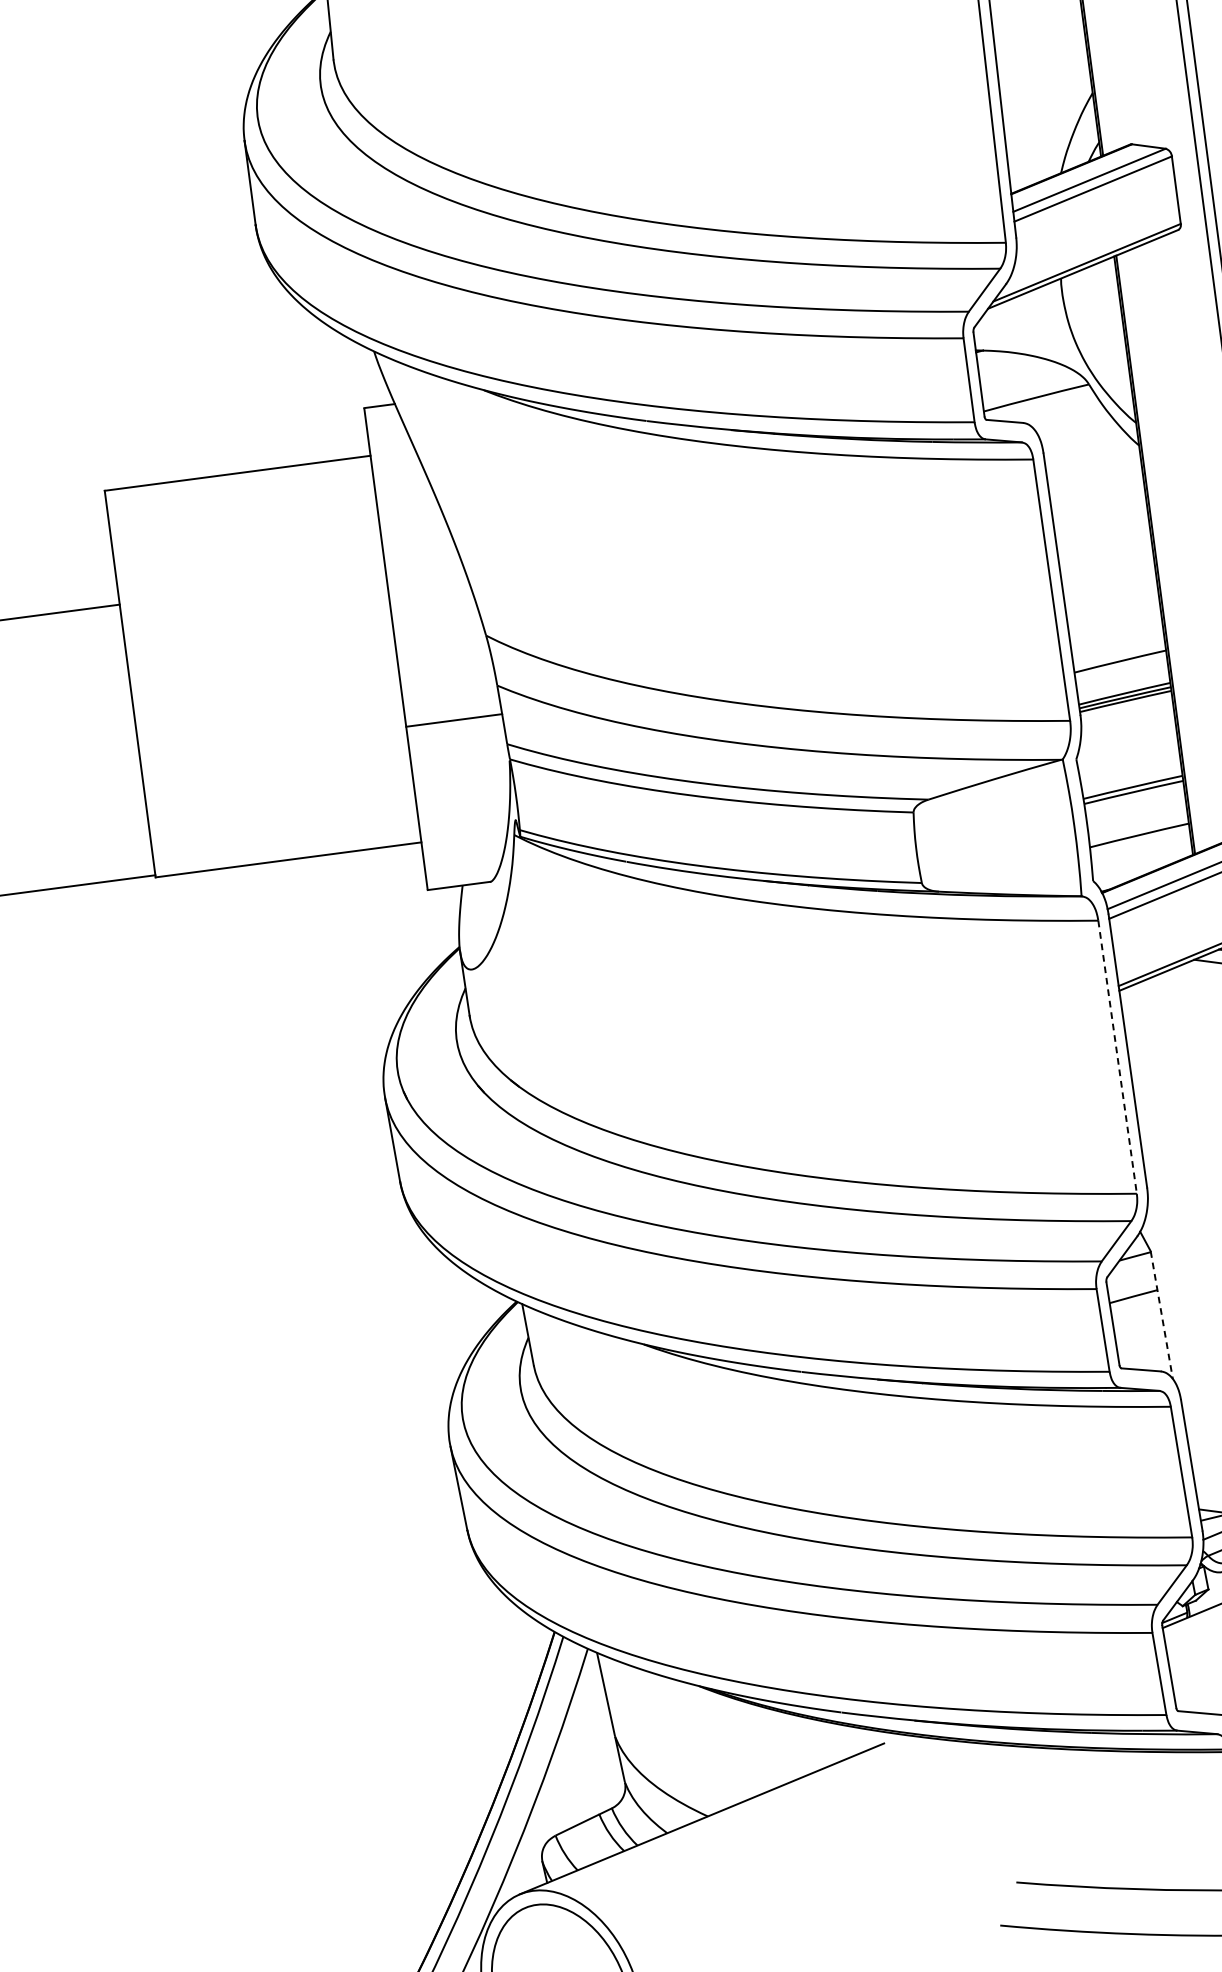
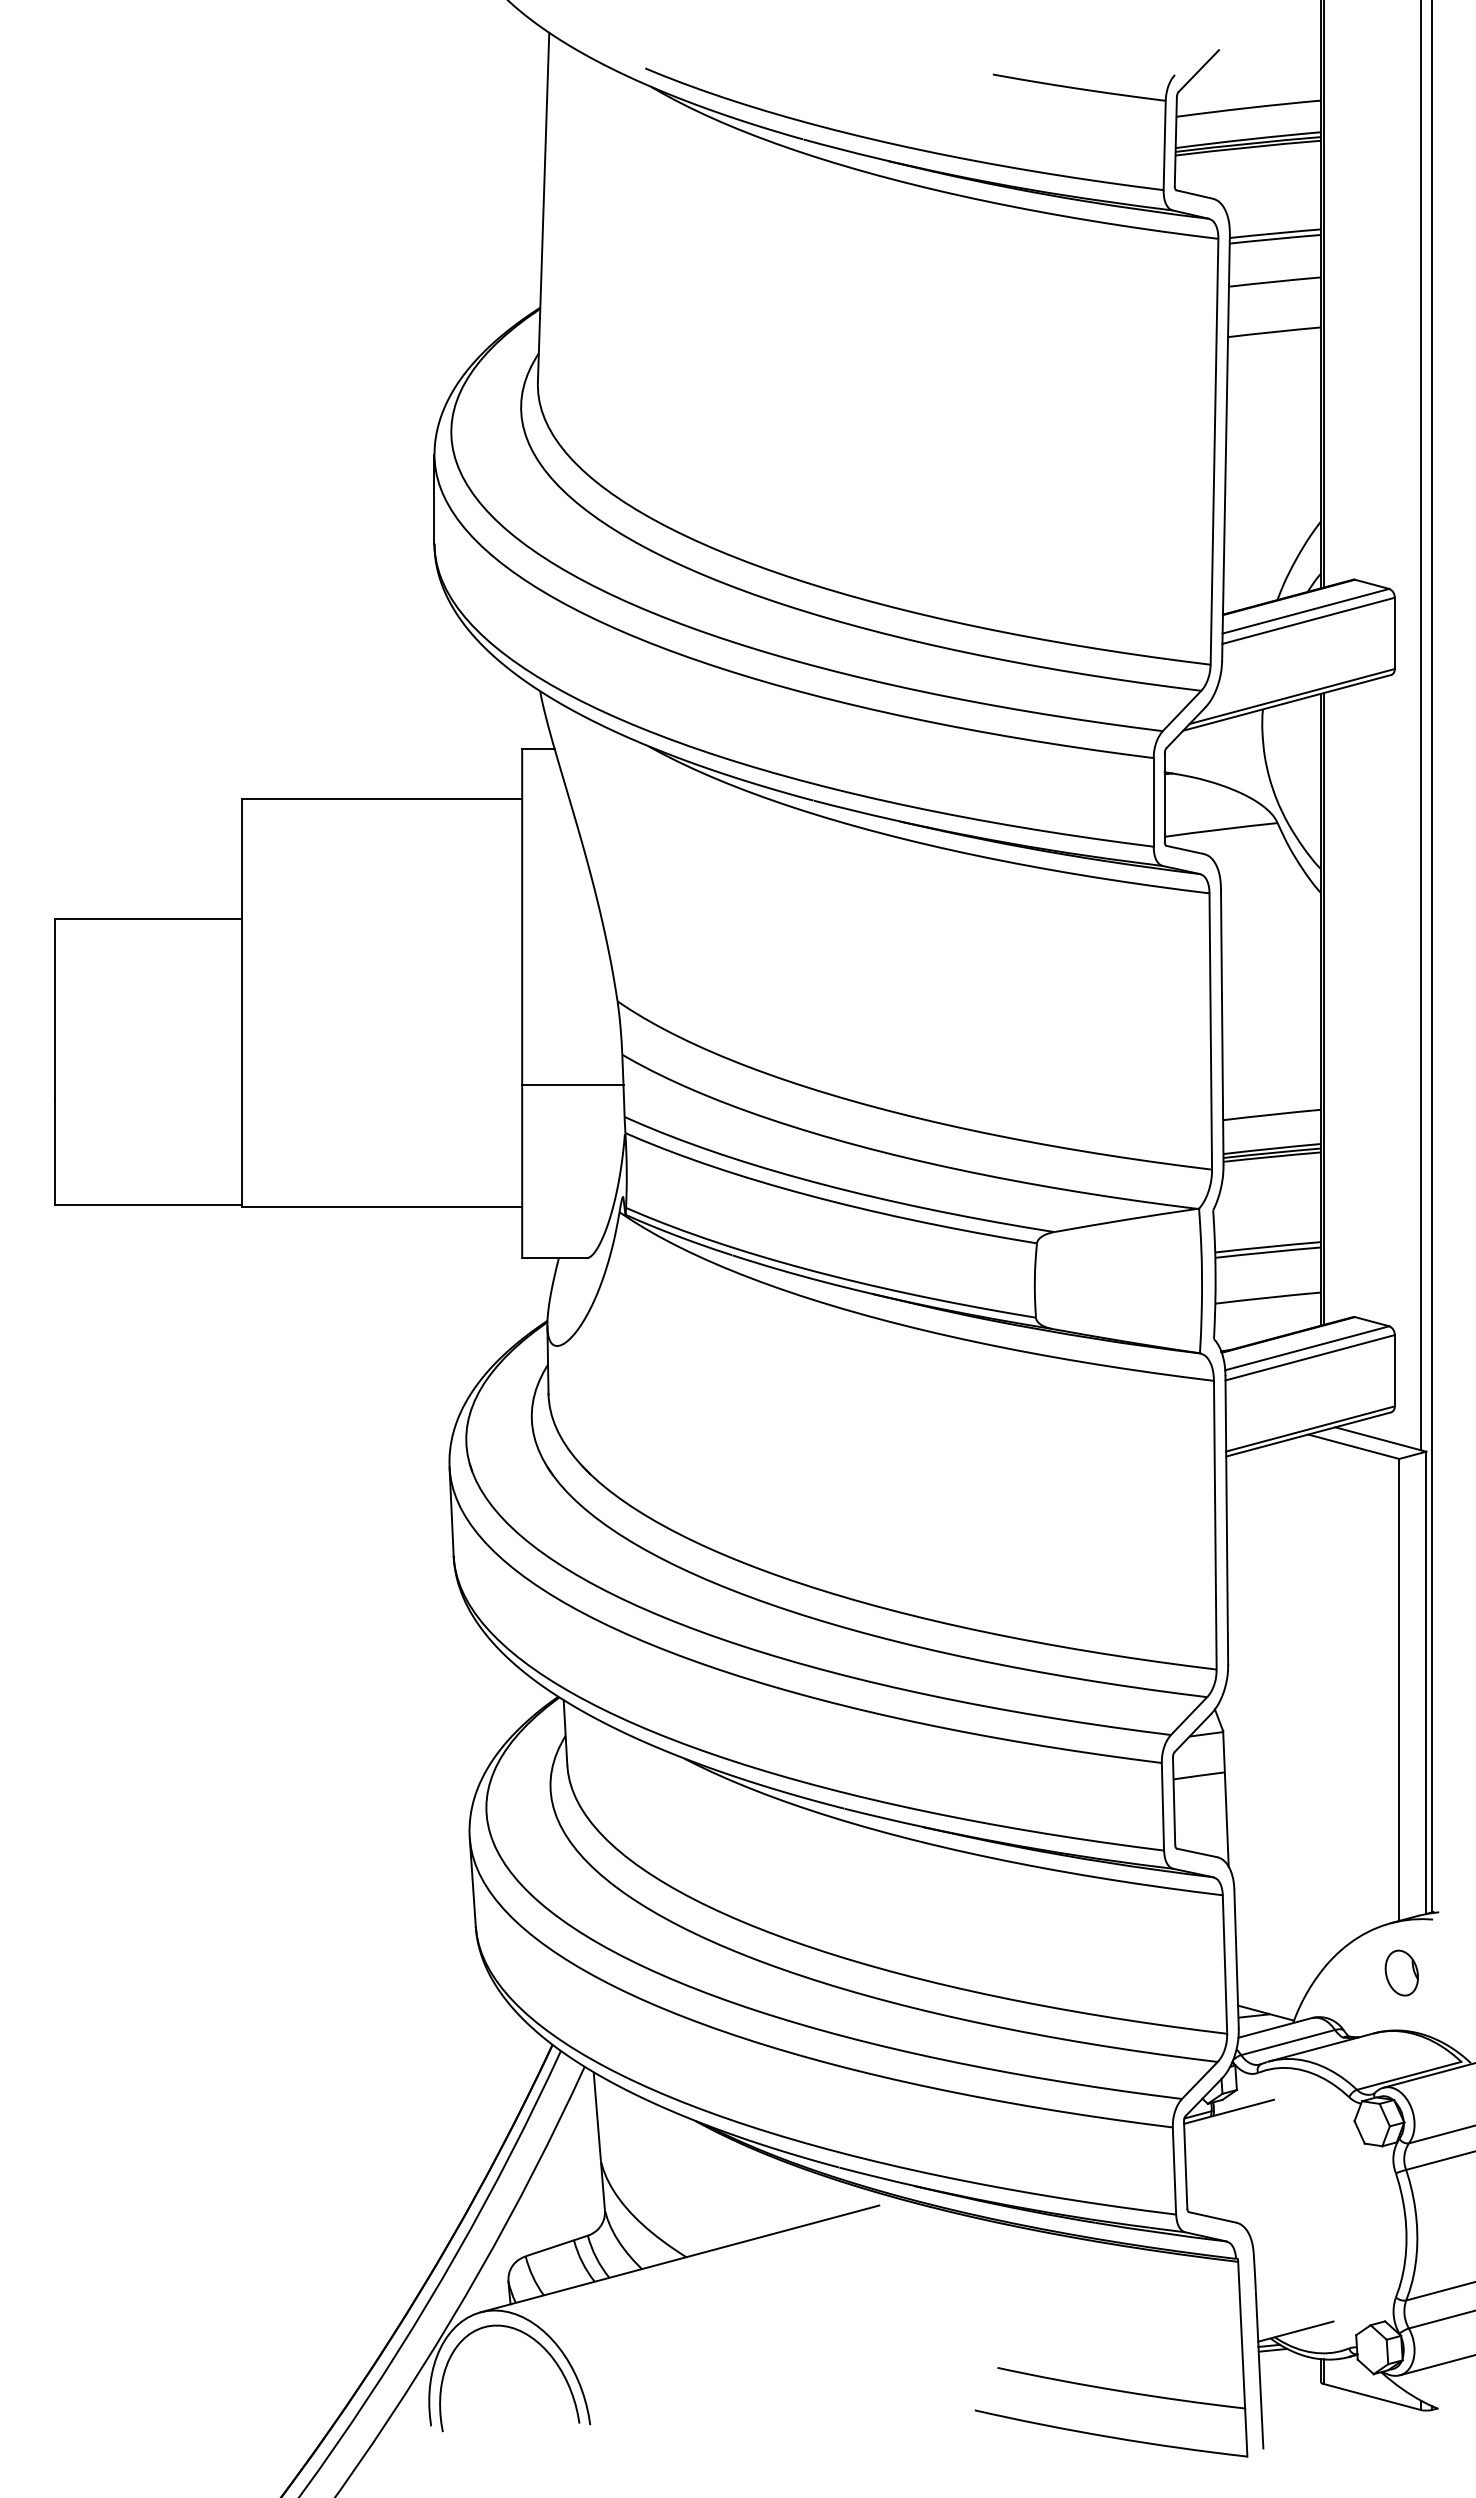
line: (1117, 1057) -> (1215, 1525), dashed -> solid
line: (1161, 1315) -> (1225, 1799), dashed -> solid

